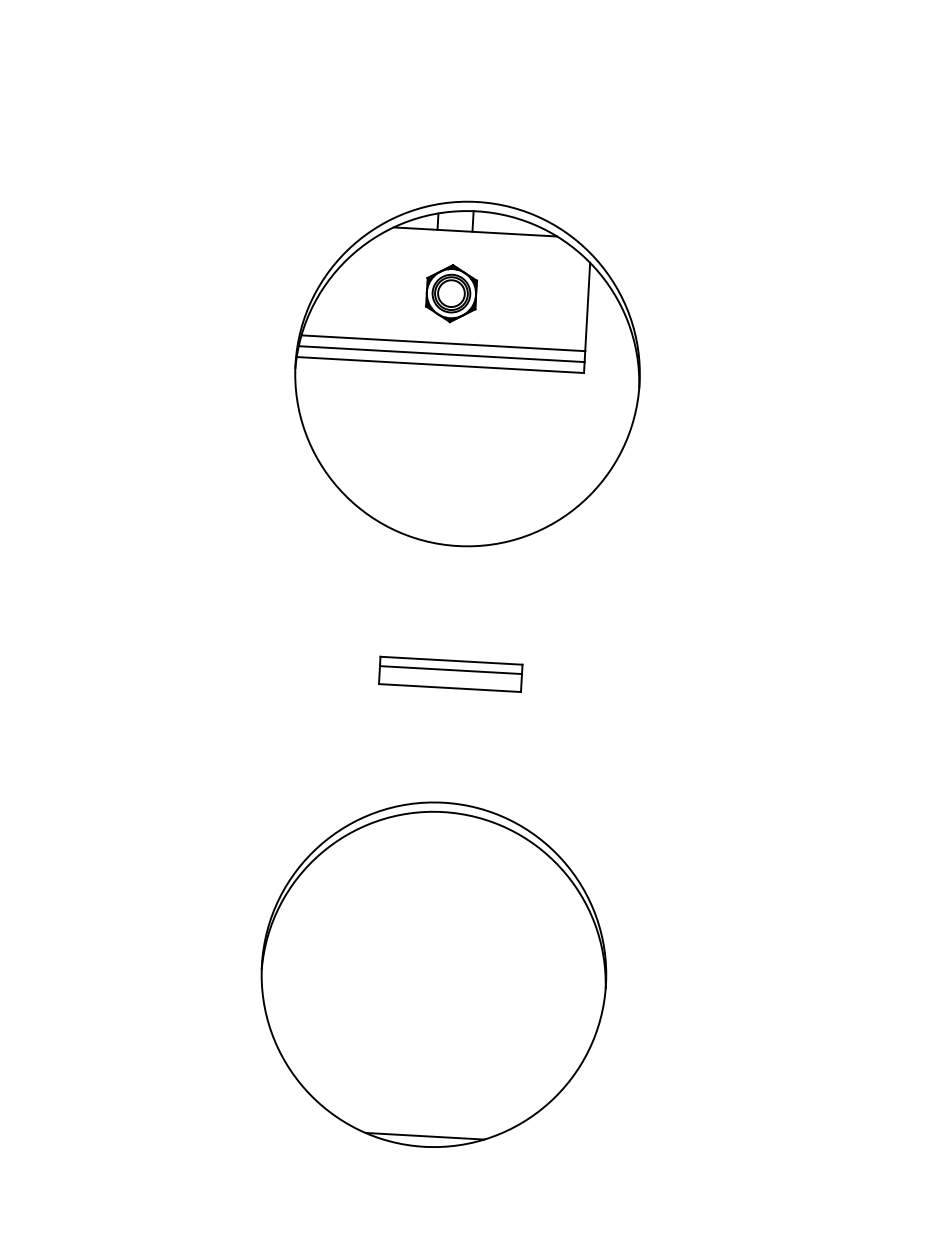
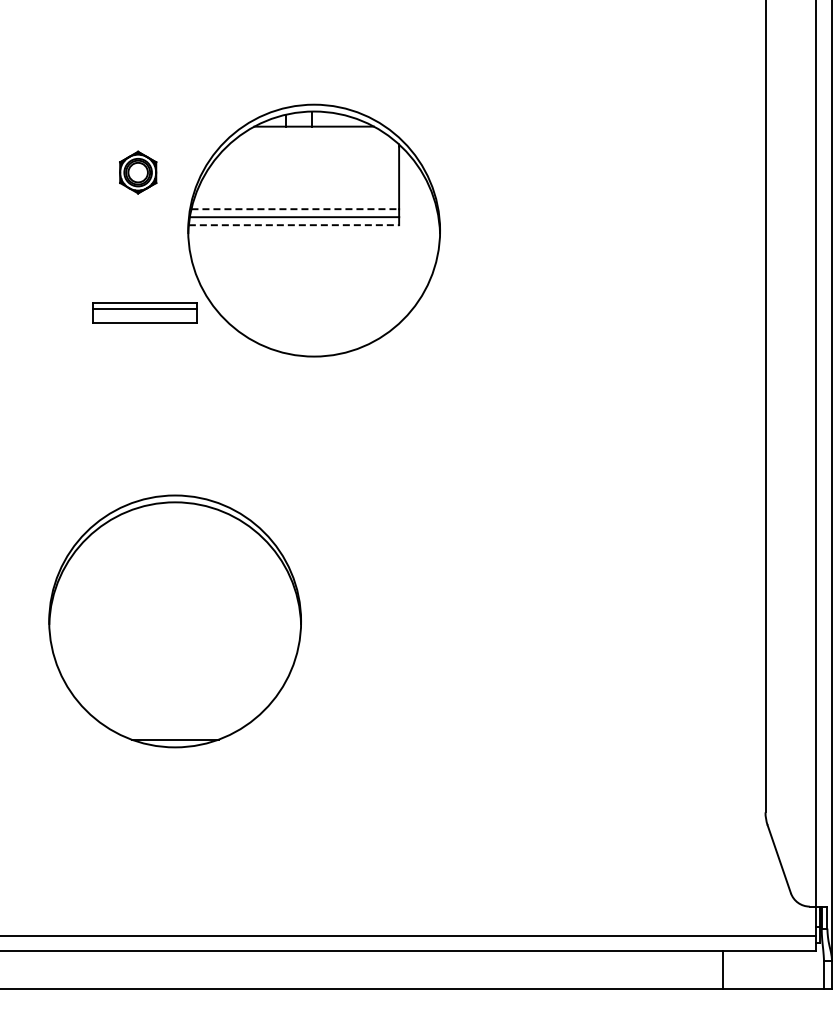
part: (451, 293) -> (138, 172), moved
line: (443, 343) -> (295, 209), solid -> dashed
line: (441, 365) -> (294, 225), solid -> dashed
part: (449, 674) -> (144, 312), moved
part: (433, 974) -> (174, 621), moved

